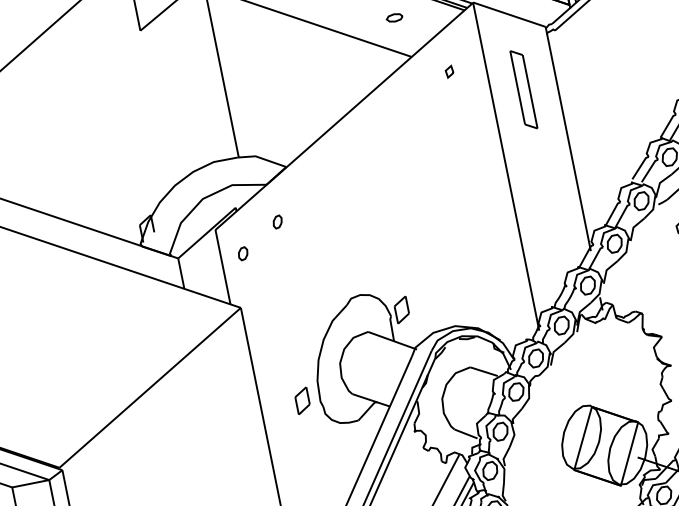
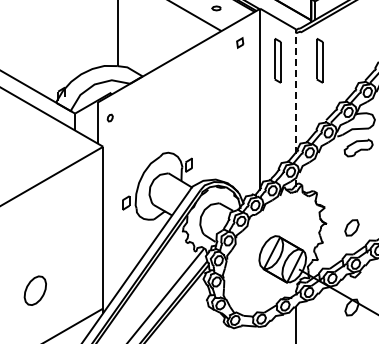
part: (448, 72) -> (239, 43), size x1.6
part: (598, 74) -> (319, 60), added
line: (568, 138) -> (296, 91), solid -> dashed
part: (276, 221) -> (131, 104), removed

